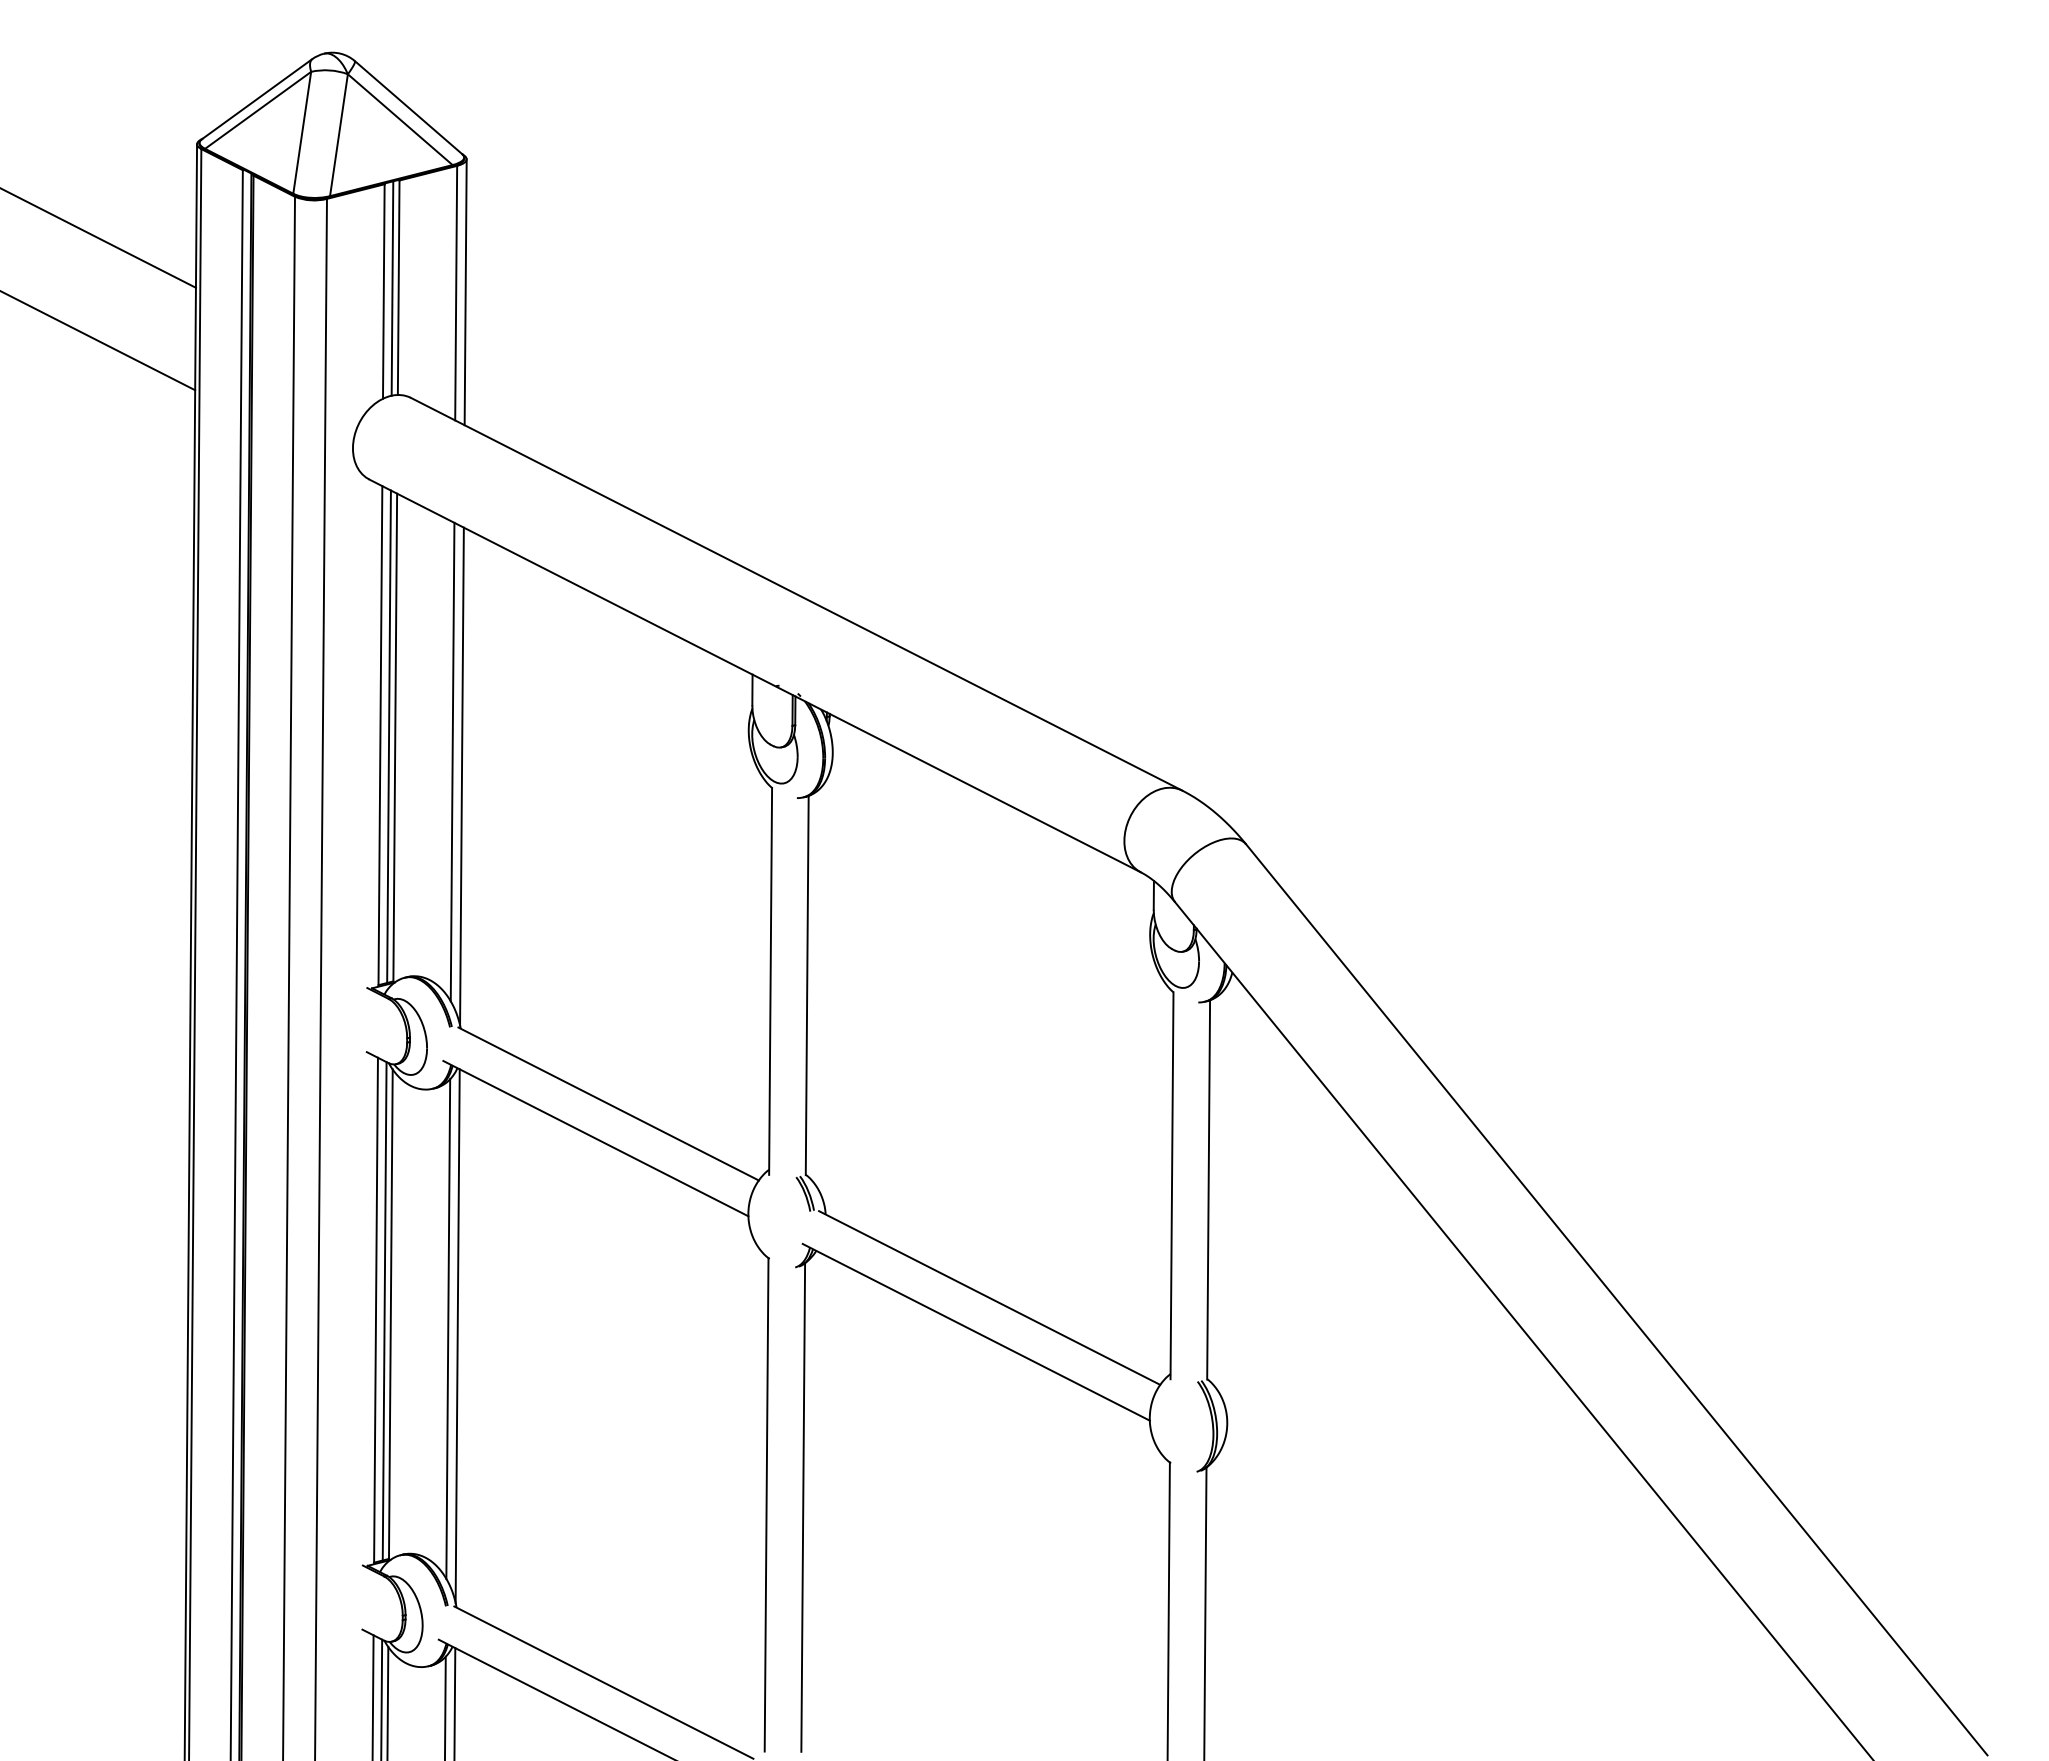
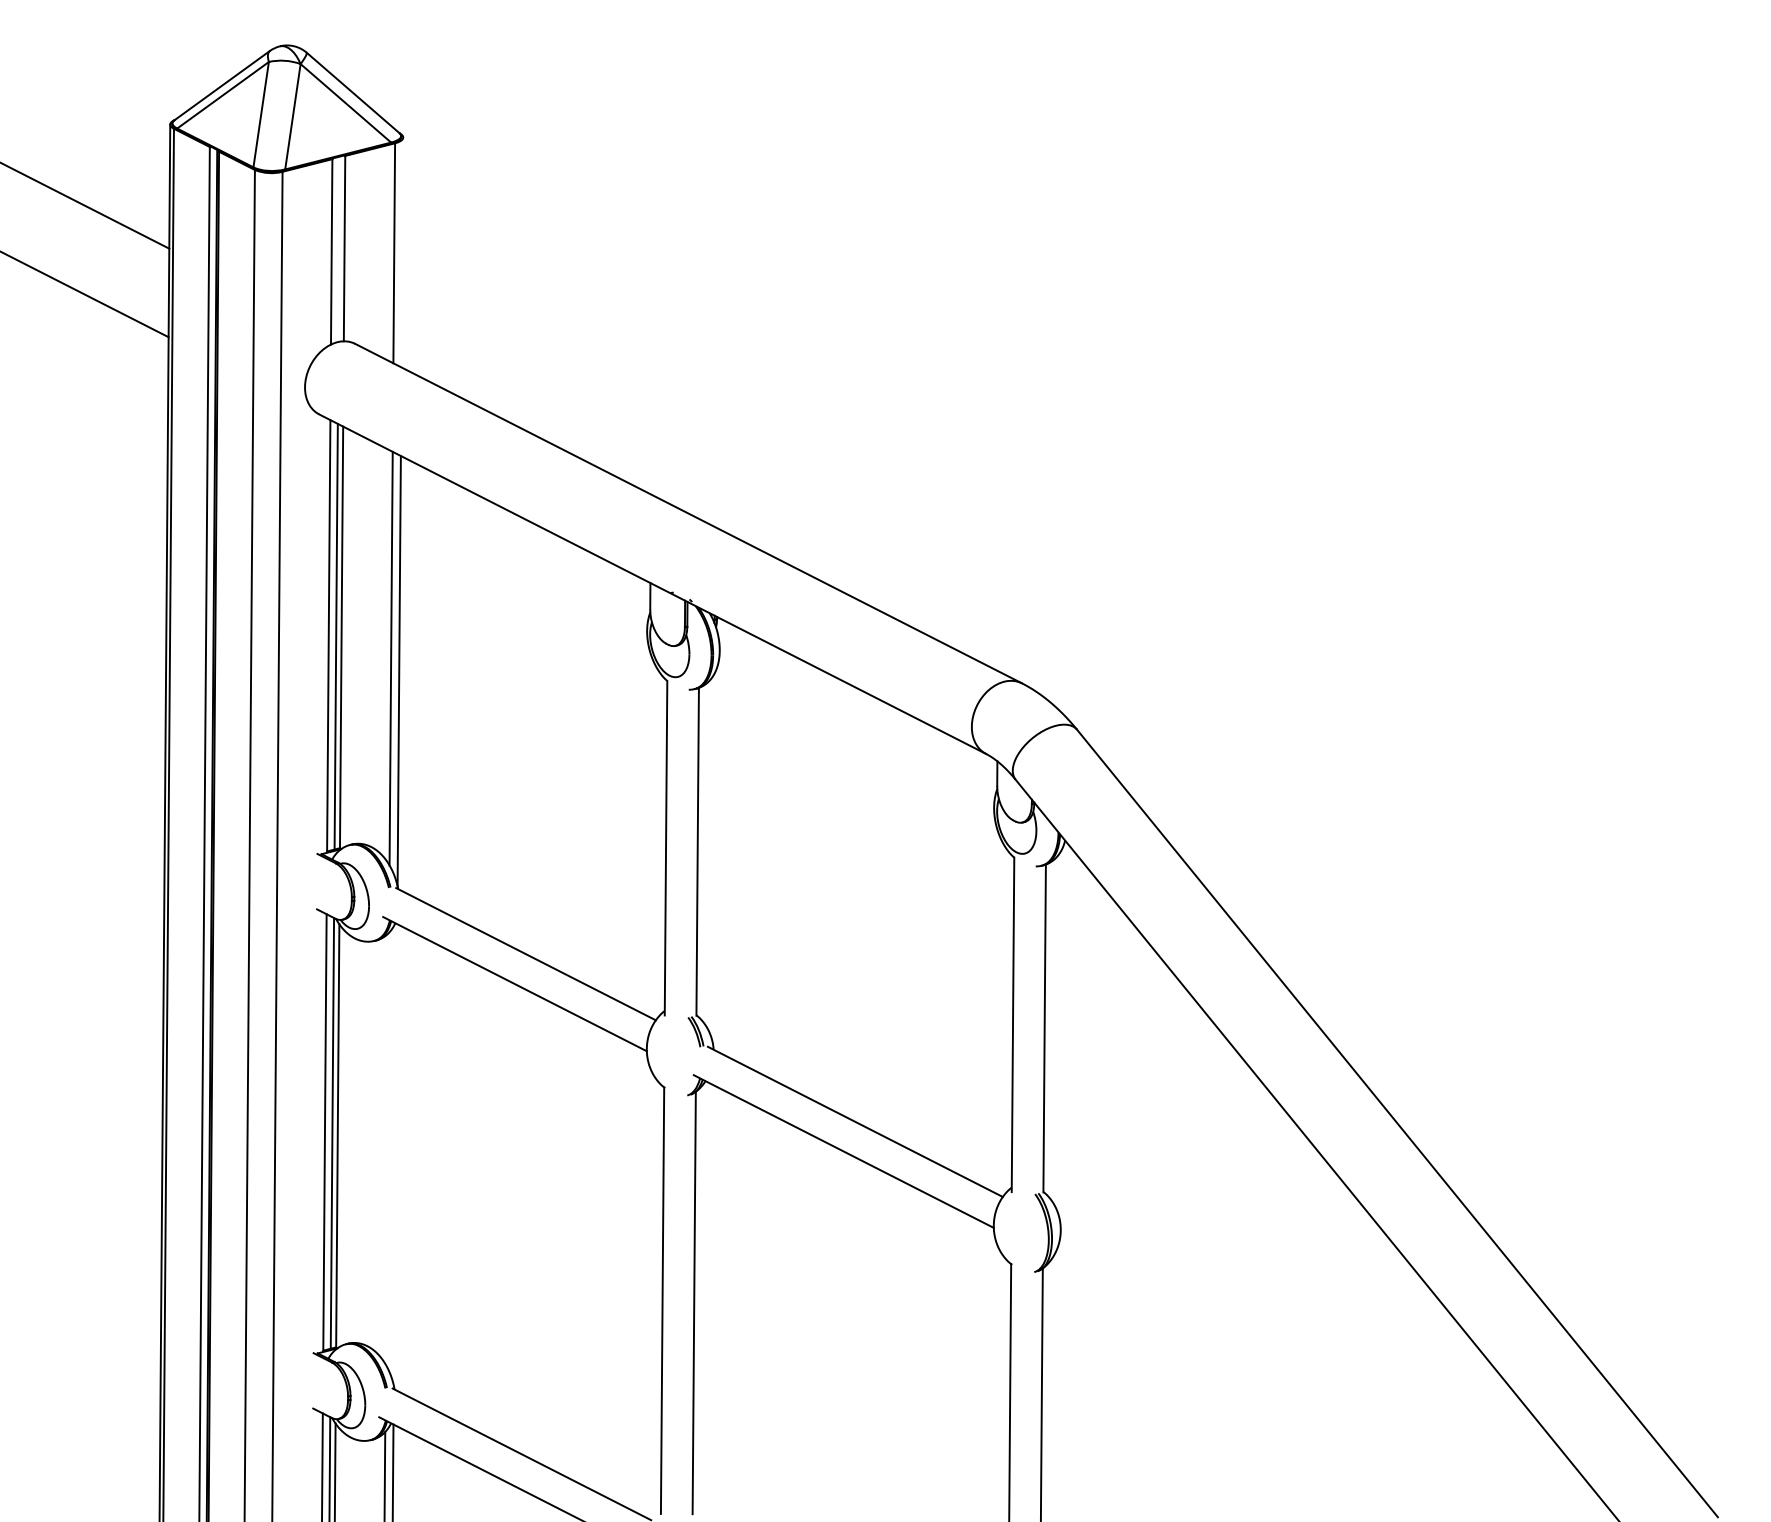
line: (392, 288) -> (339, 249), removed
line: (465, 292) -> (402, 252), removed
line: (448, 1328) -> (387, 1148), removed
line: (457, 1336) -> (395, 1155), removed

